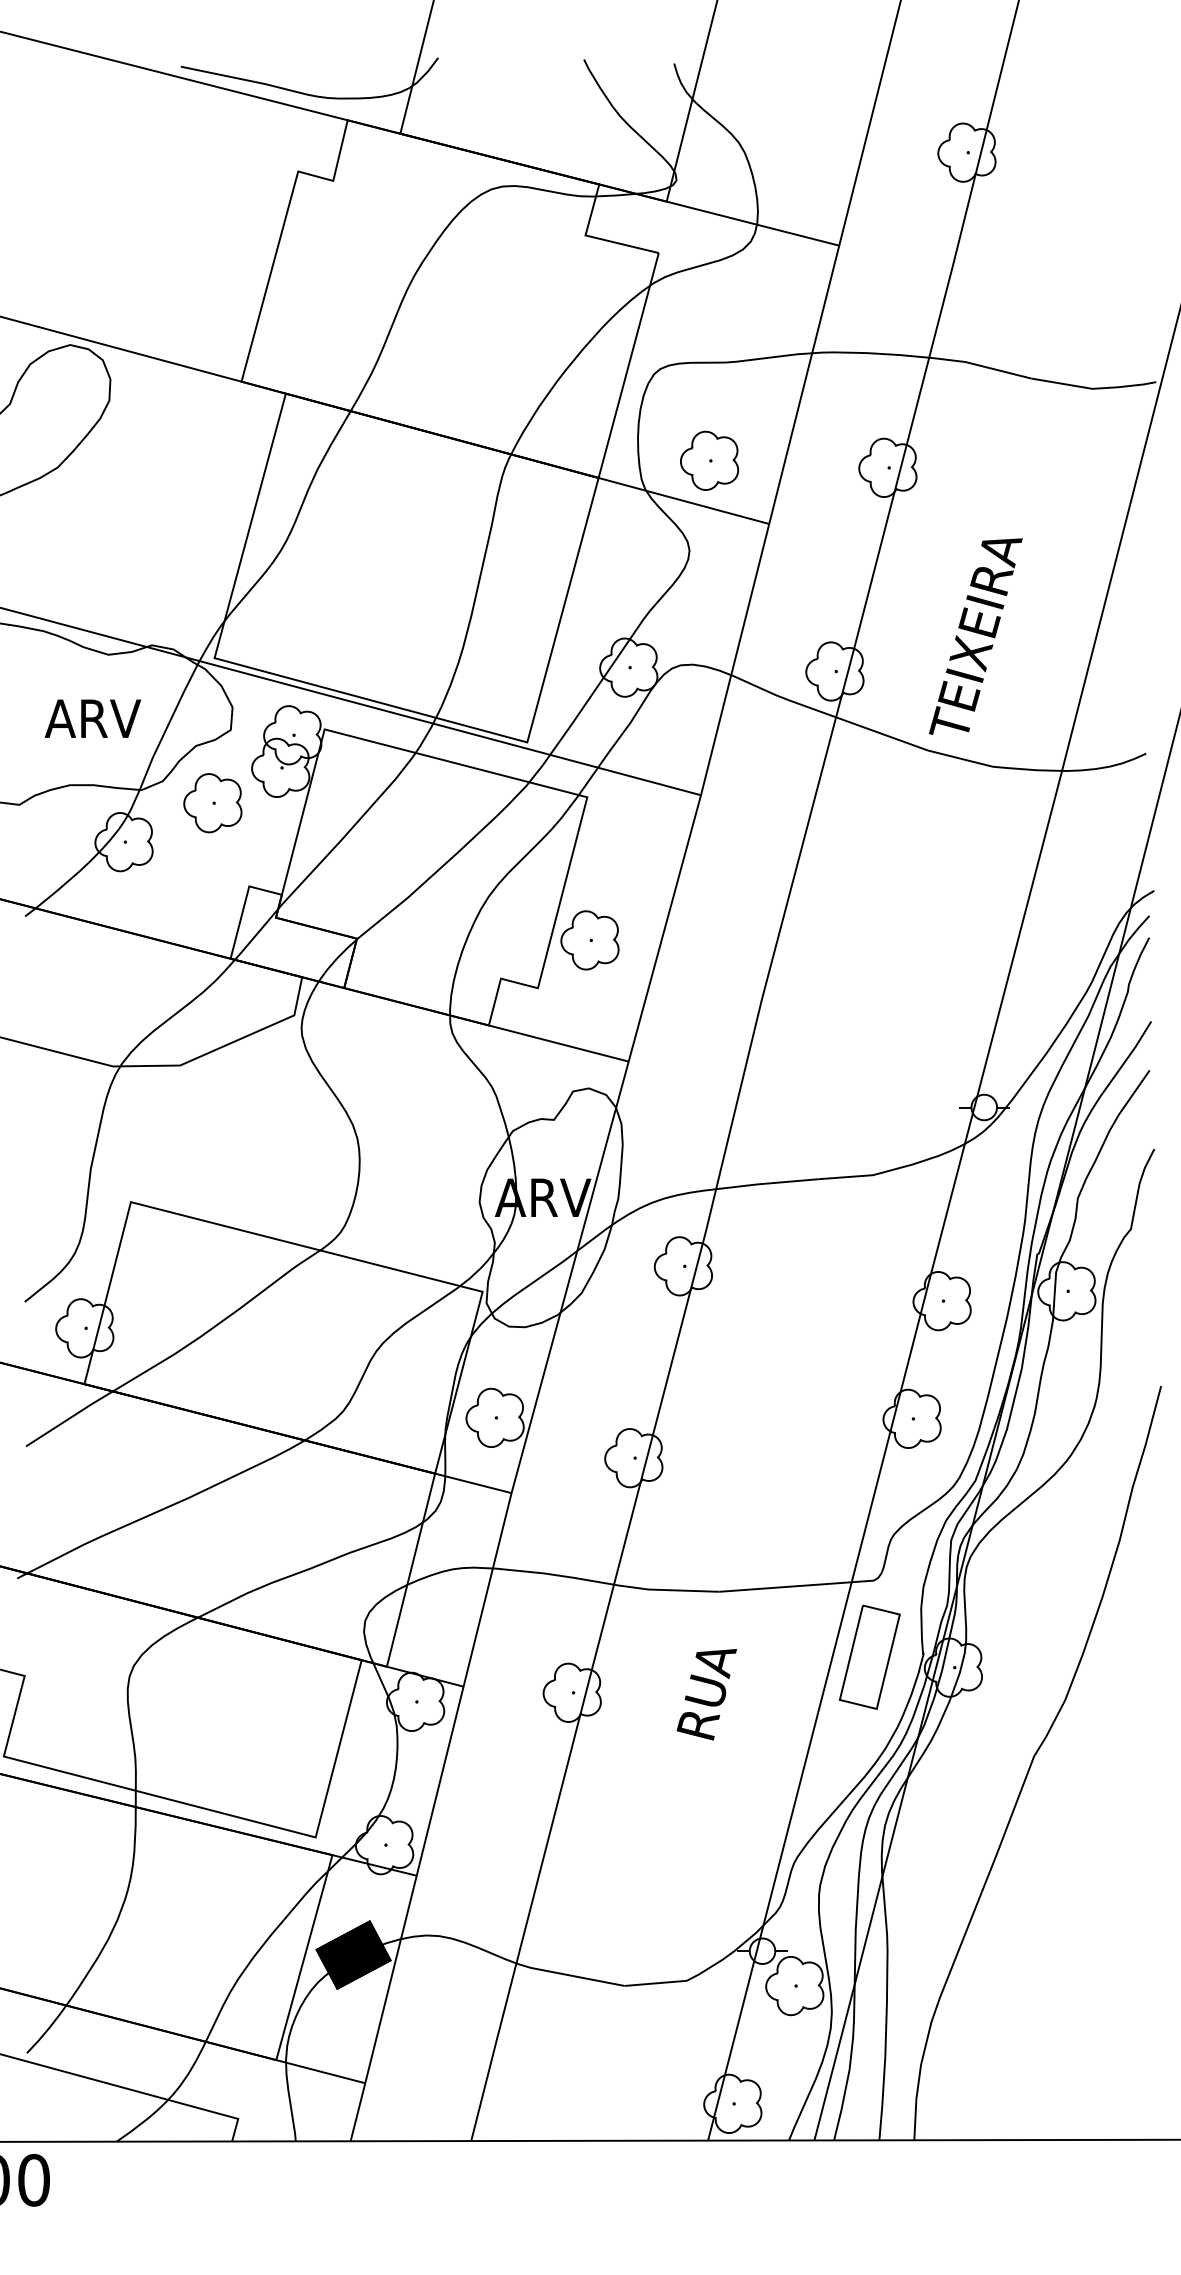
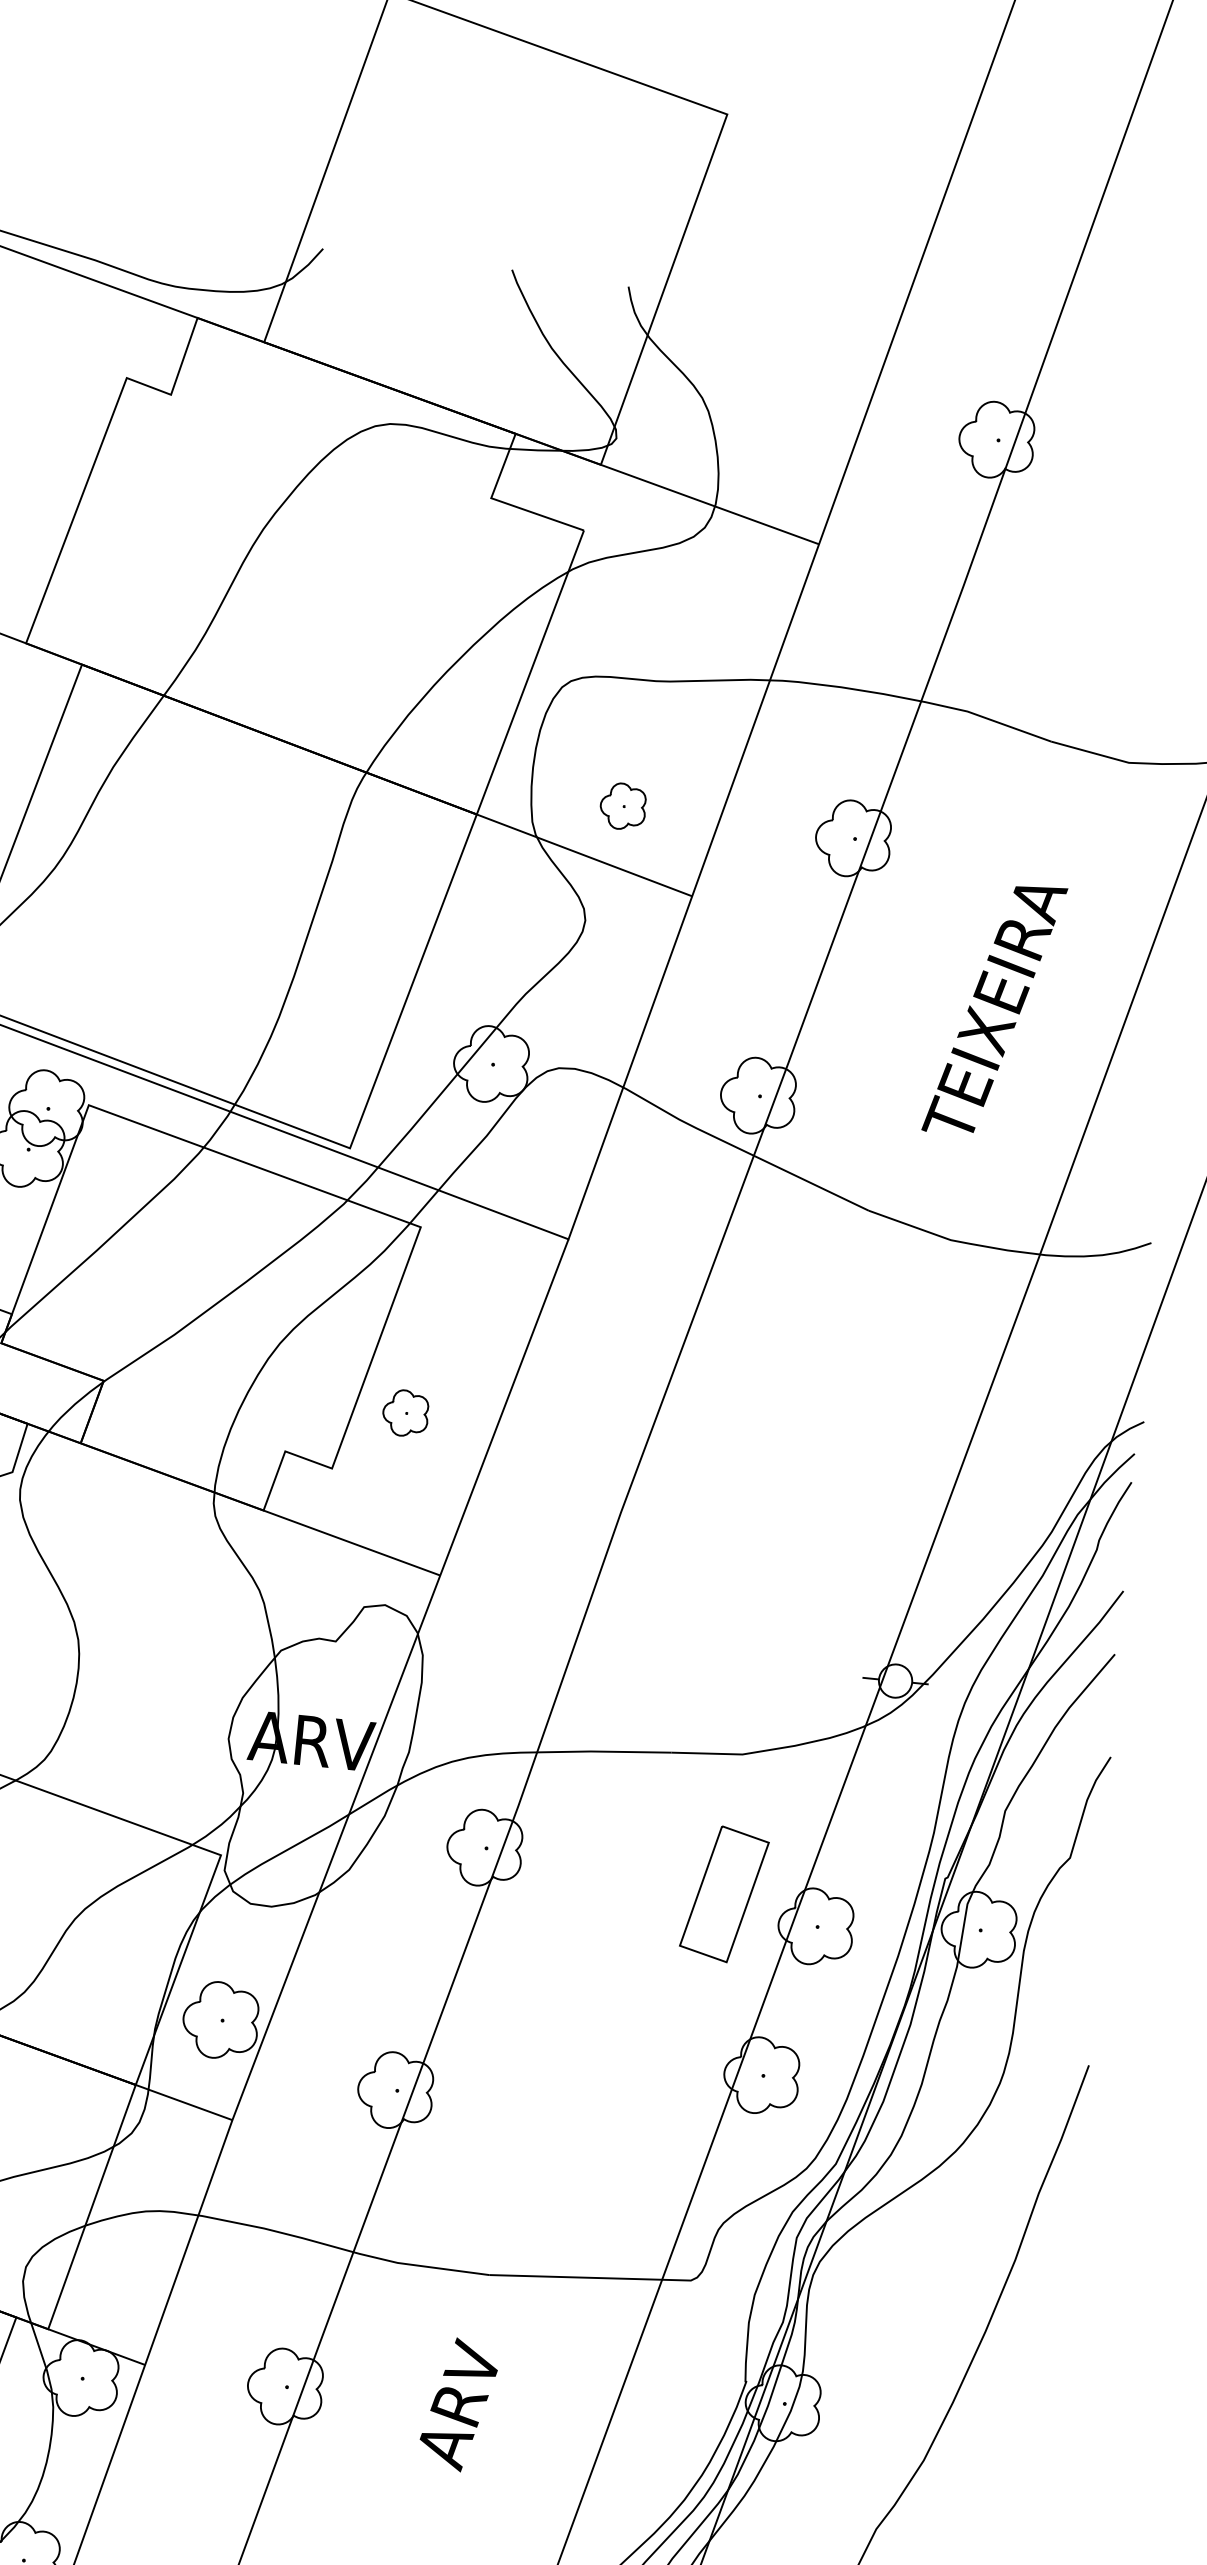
part: (709, 460) -> (622, 806), size x0.6
text: (975, 636) -> (994, 1009), moved
part: (589, 940) -> (405, 1413), size x0.6
part: (869, 1656) -> (724, 1893), moved
text: (706, 1692) -> (459, 2404), RUA -> ARV

